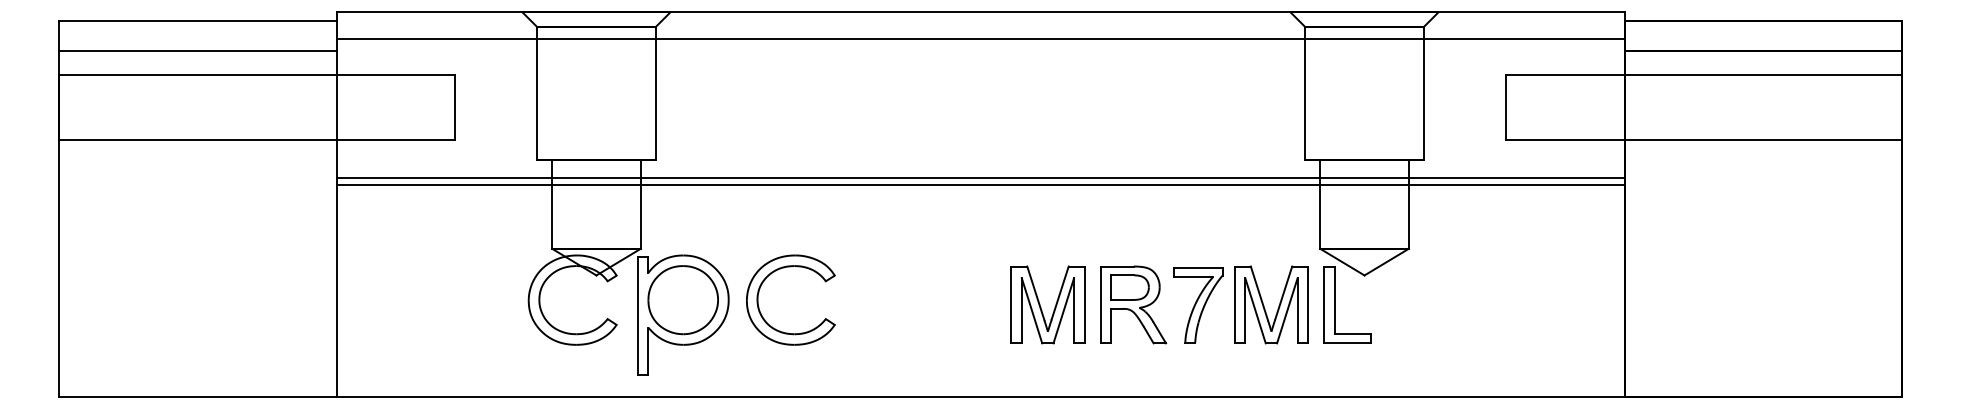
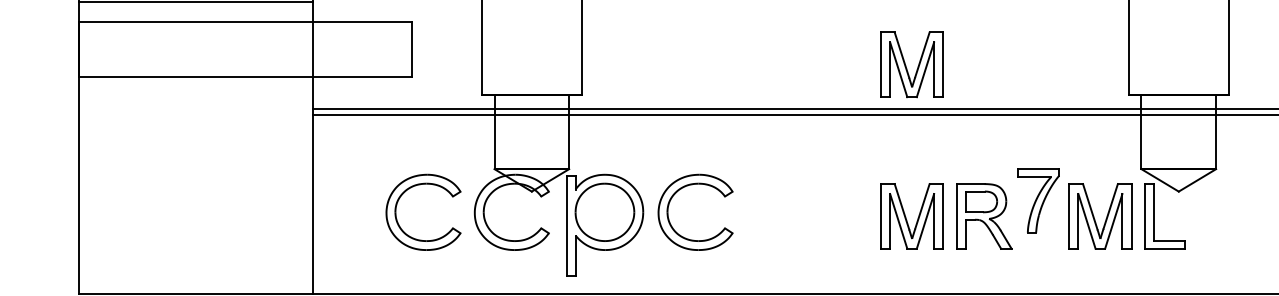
part: (1041, 127) -> (906, 66), added
part: (453, 271) -> (411, 188), added
part: (1198, 305) -> (1038, 200), moved

